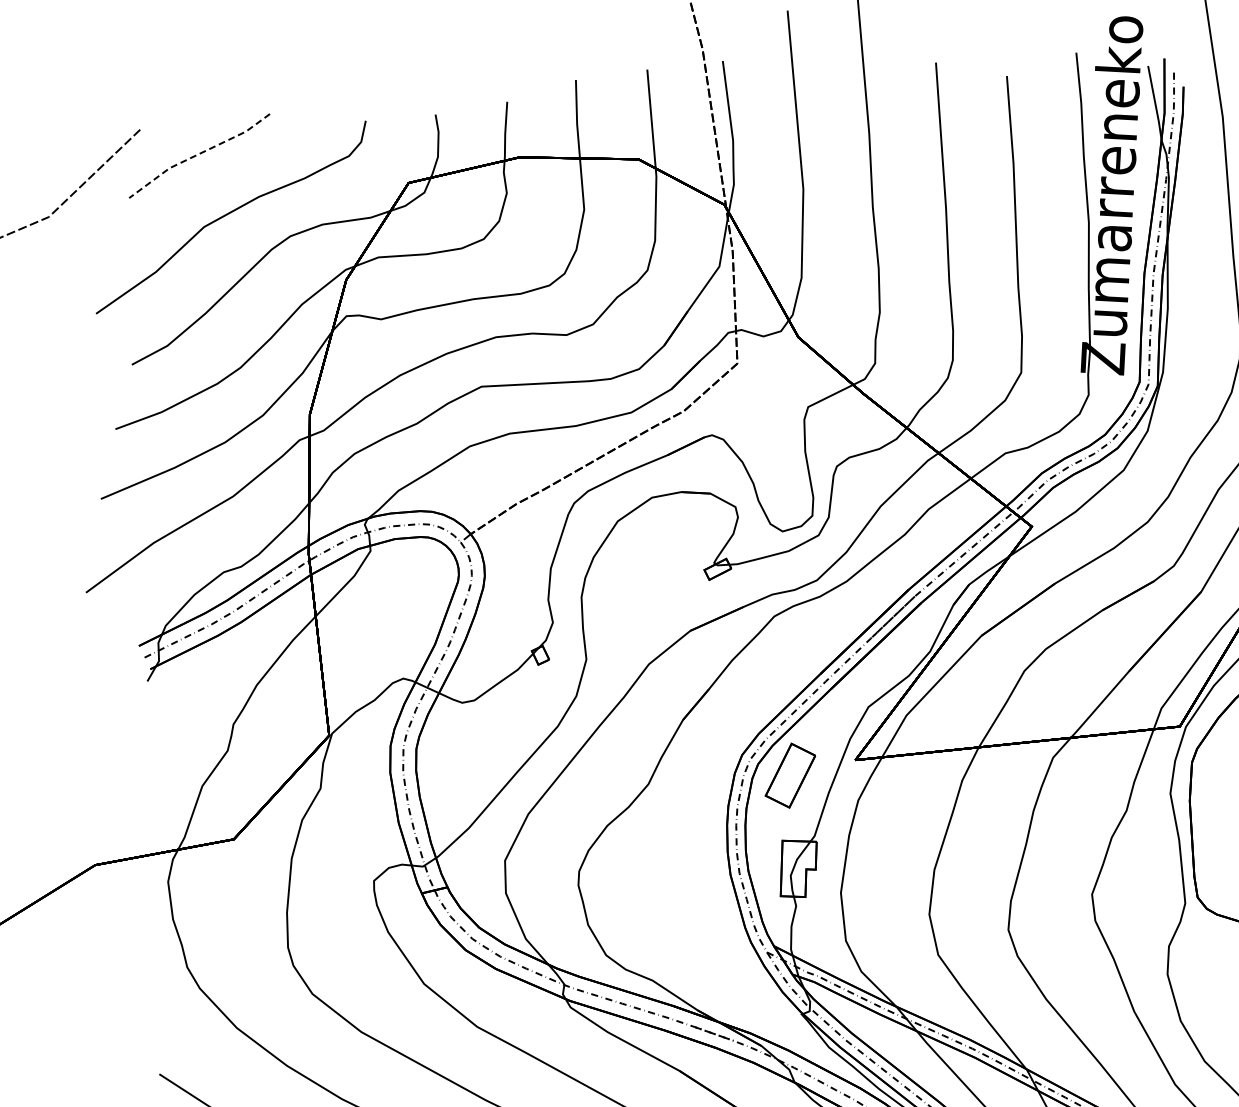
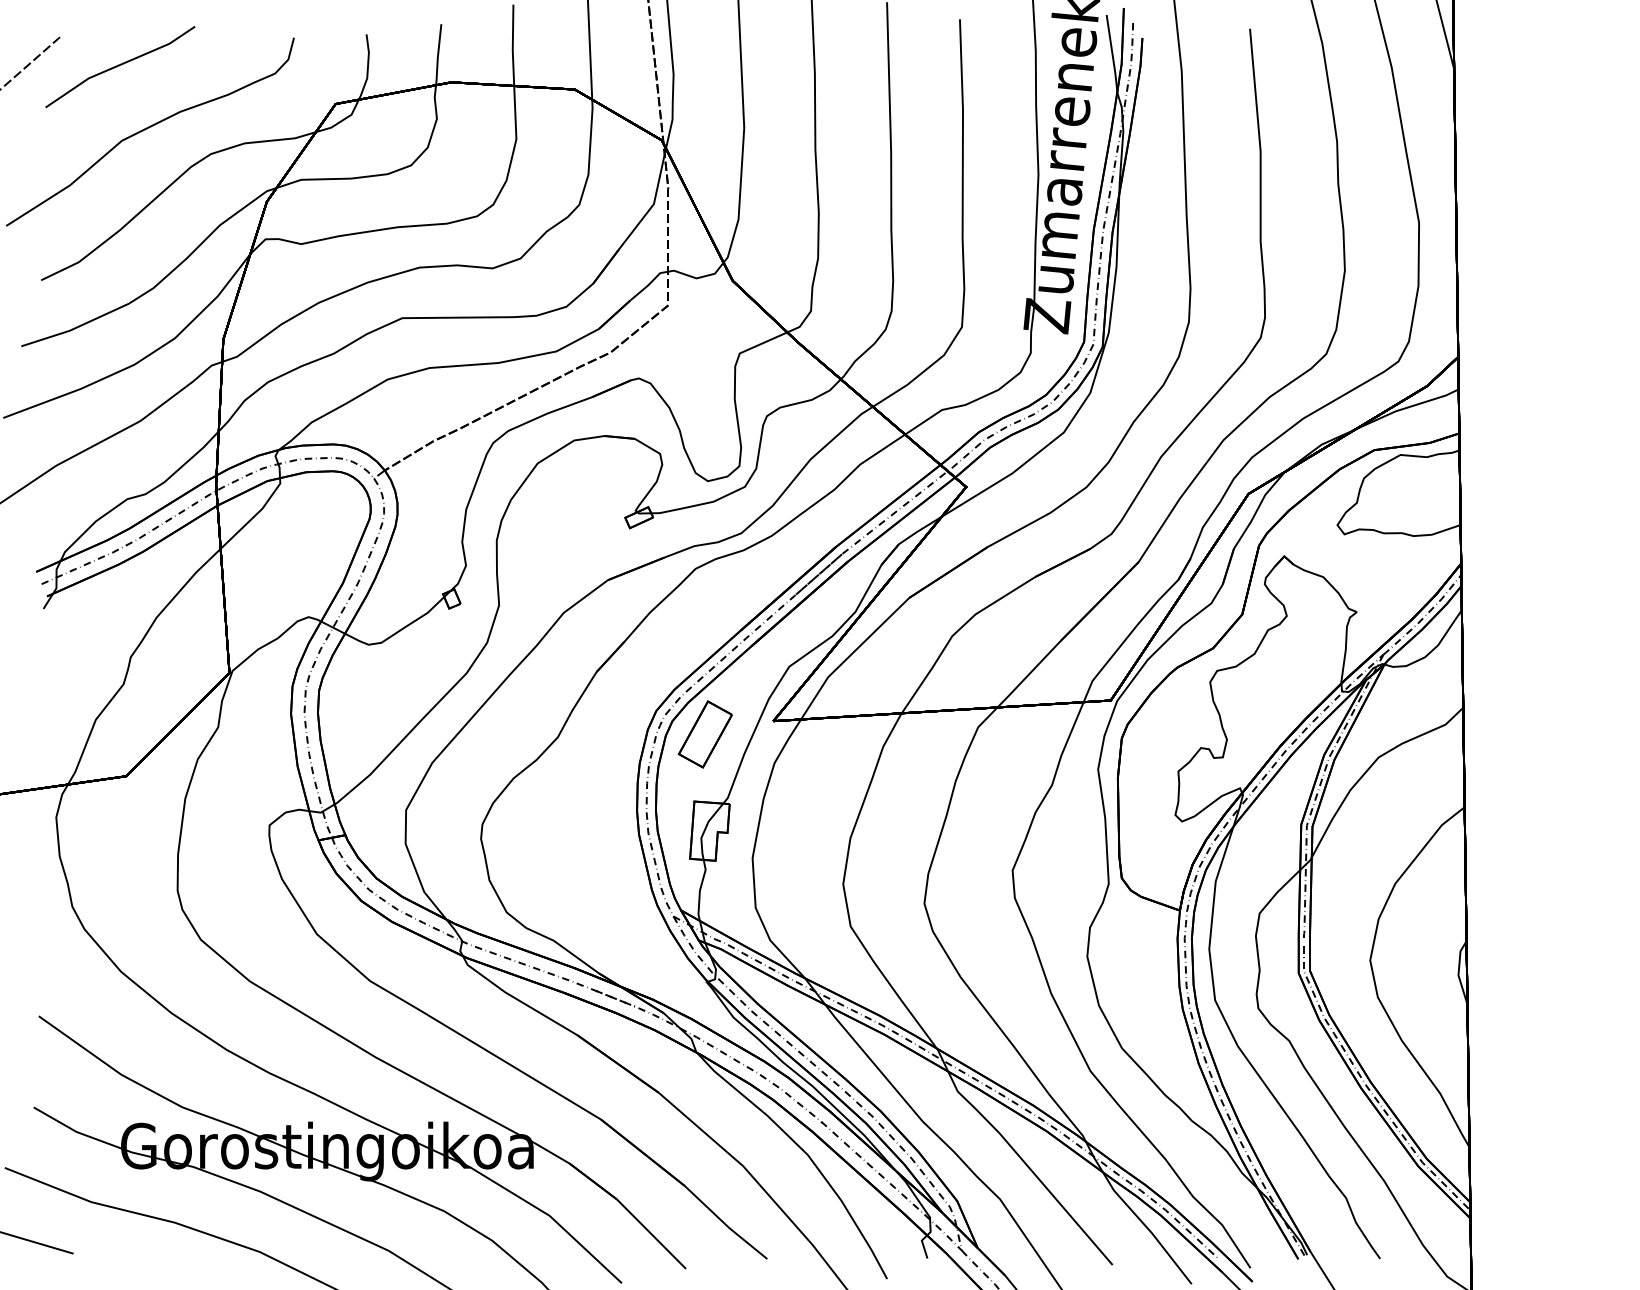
line: (198, 154) -> (119, 65), dashed -> solid

